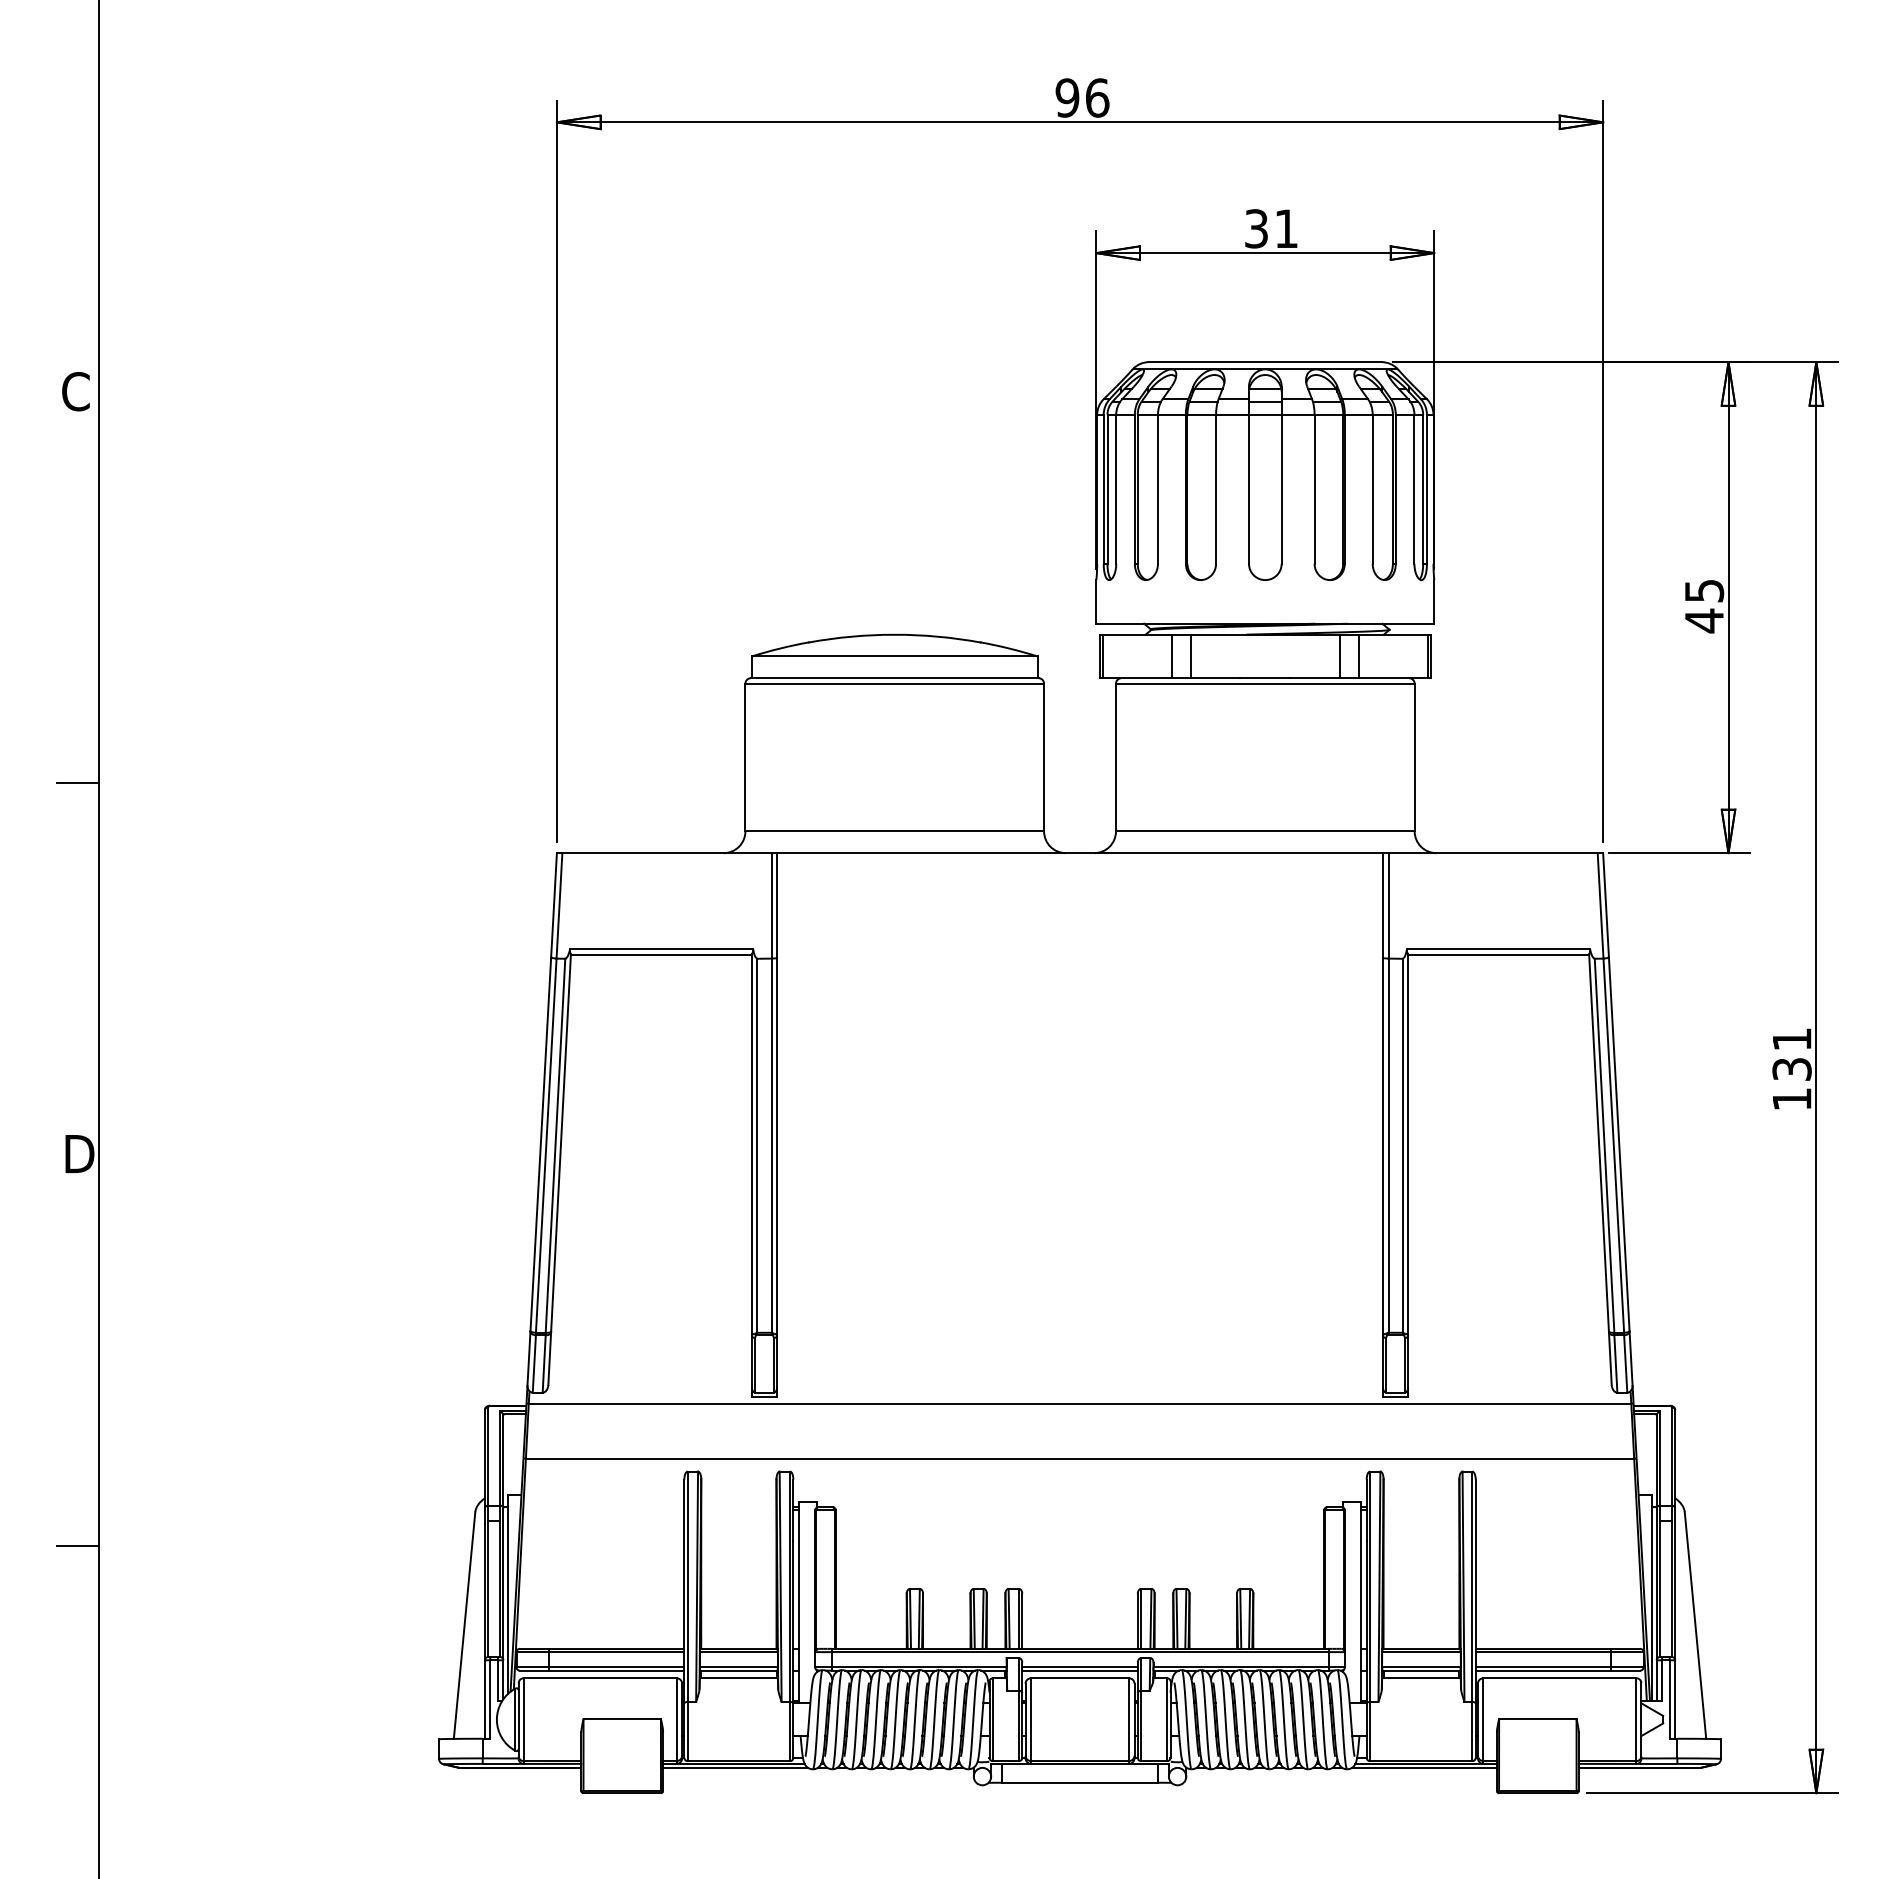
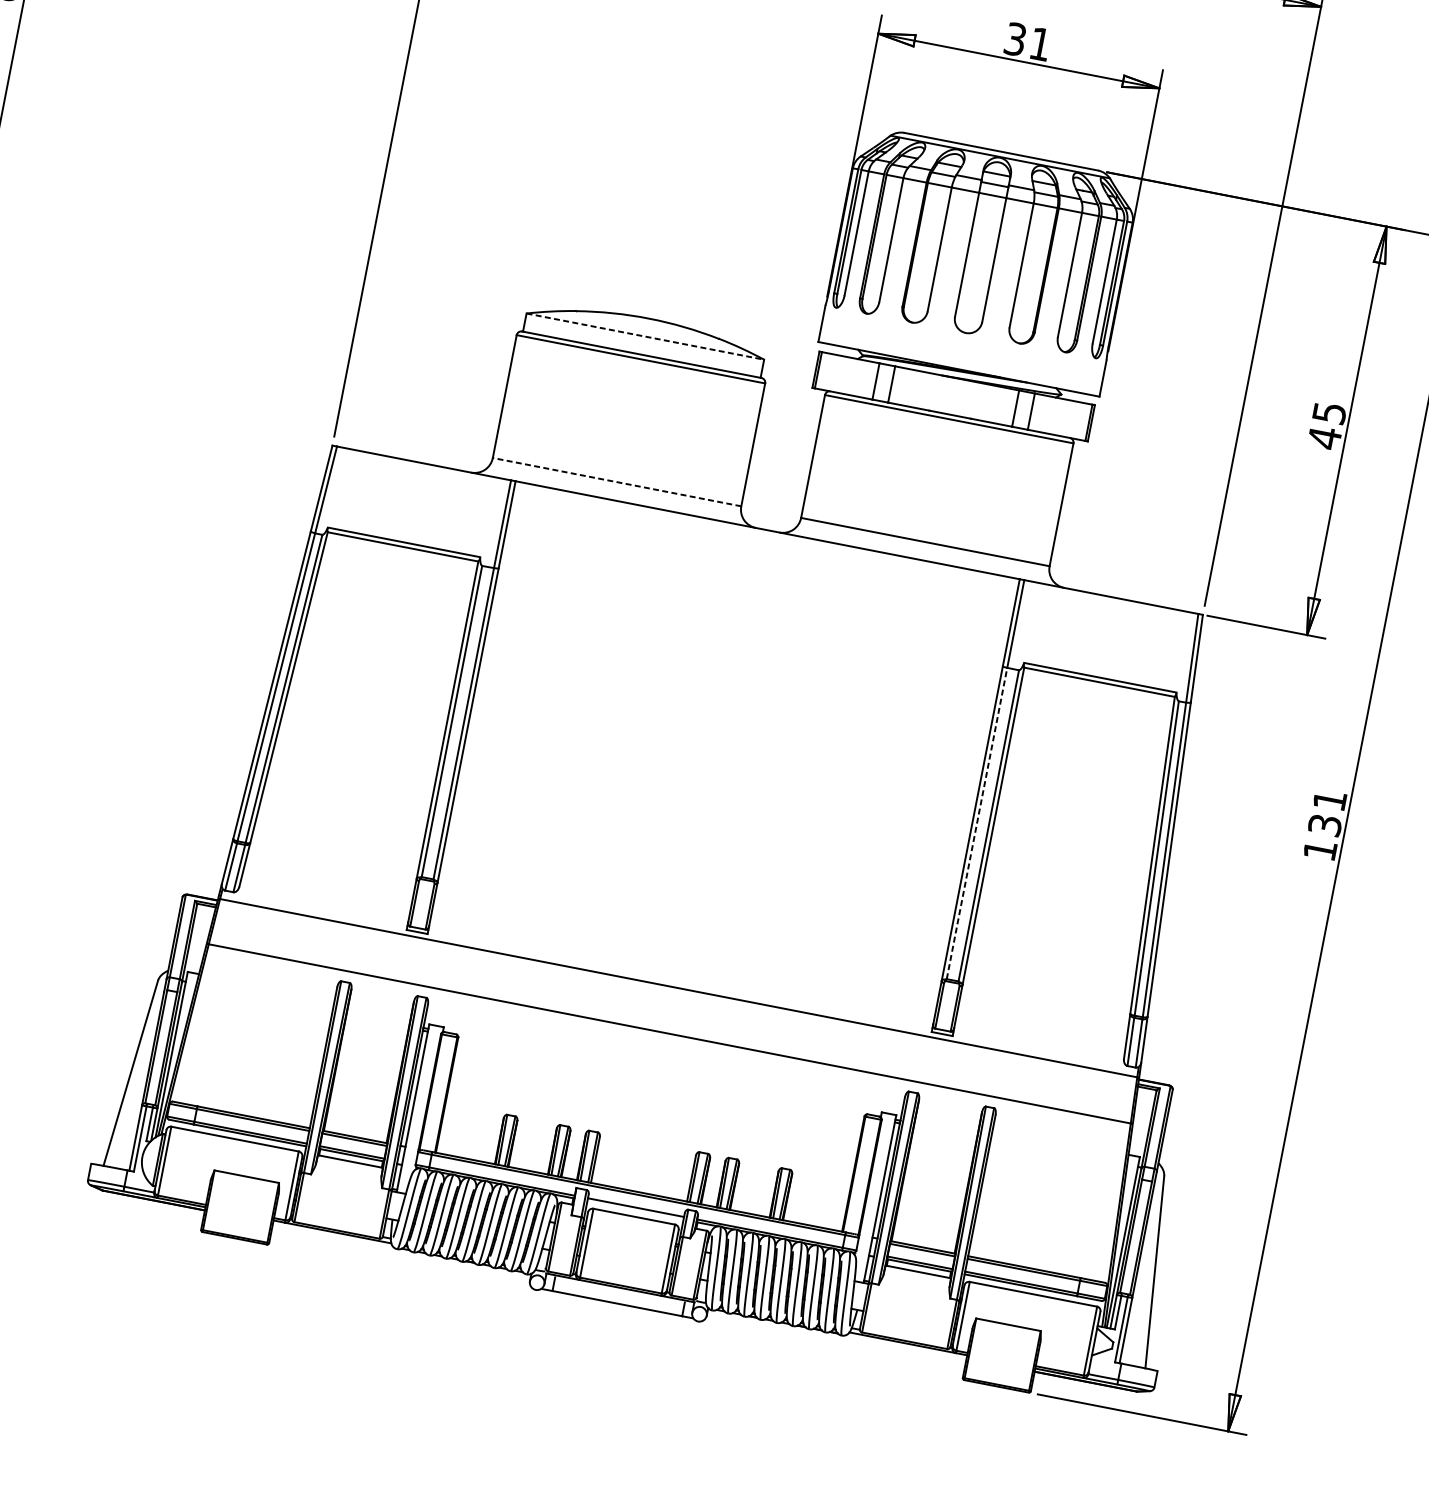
line: (894, 656) -> (645, 336), solid -> dashed
line: (894, 831) -> (616, 482), solid -> dashed
line: (1388, 1145) -> (977, 823), solid -> dashed
line: (1079, 1670) -> (635, 1210), removed
line: (735, 1767) -> (333, 1235), removed
line: (1424, 1767) -> (906, 1346), removed

